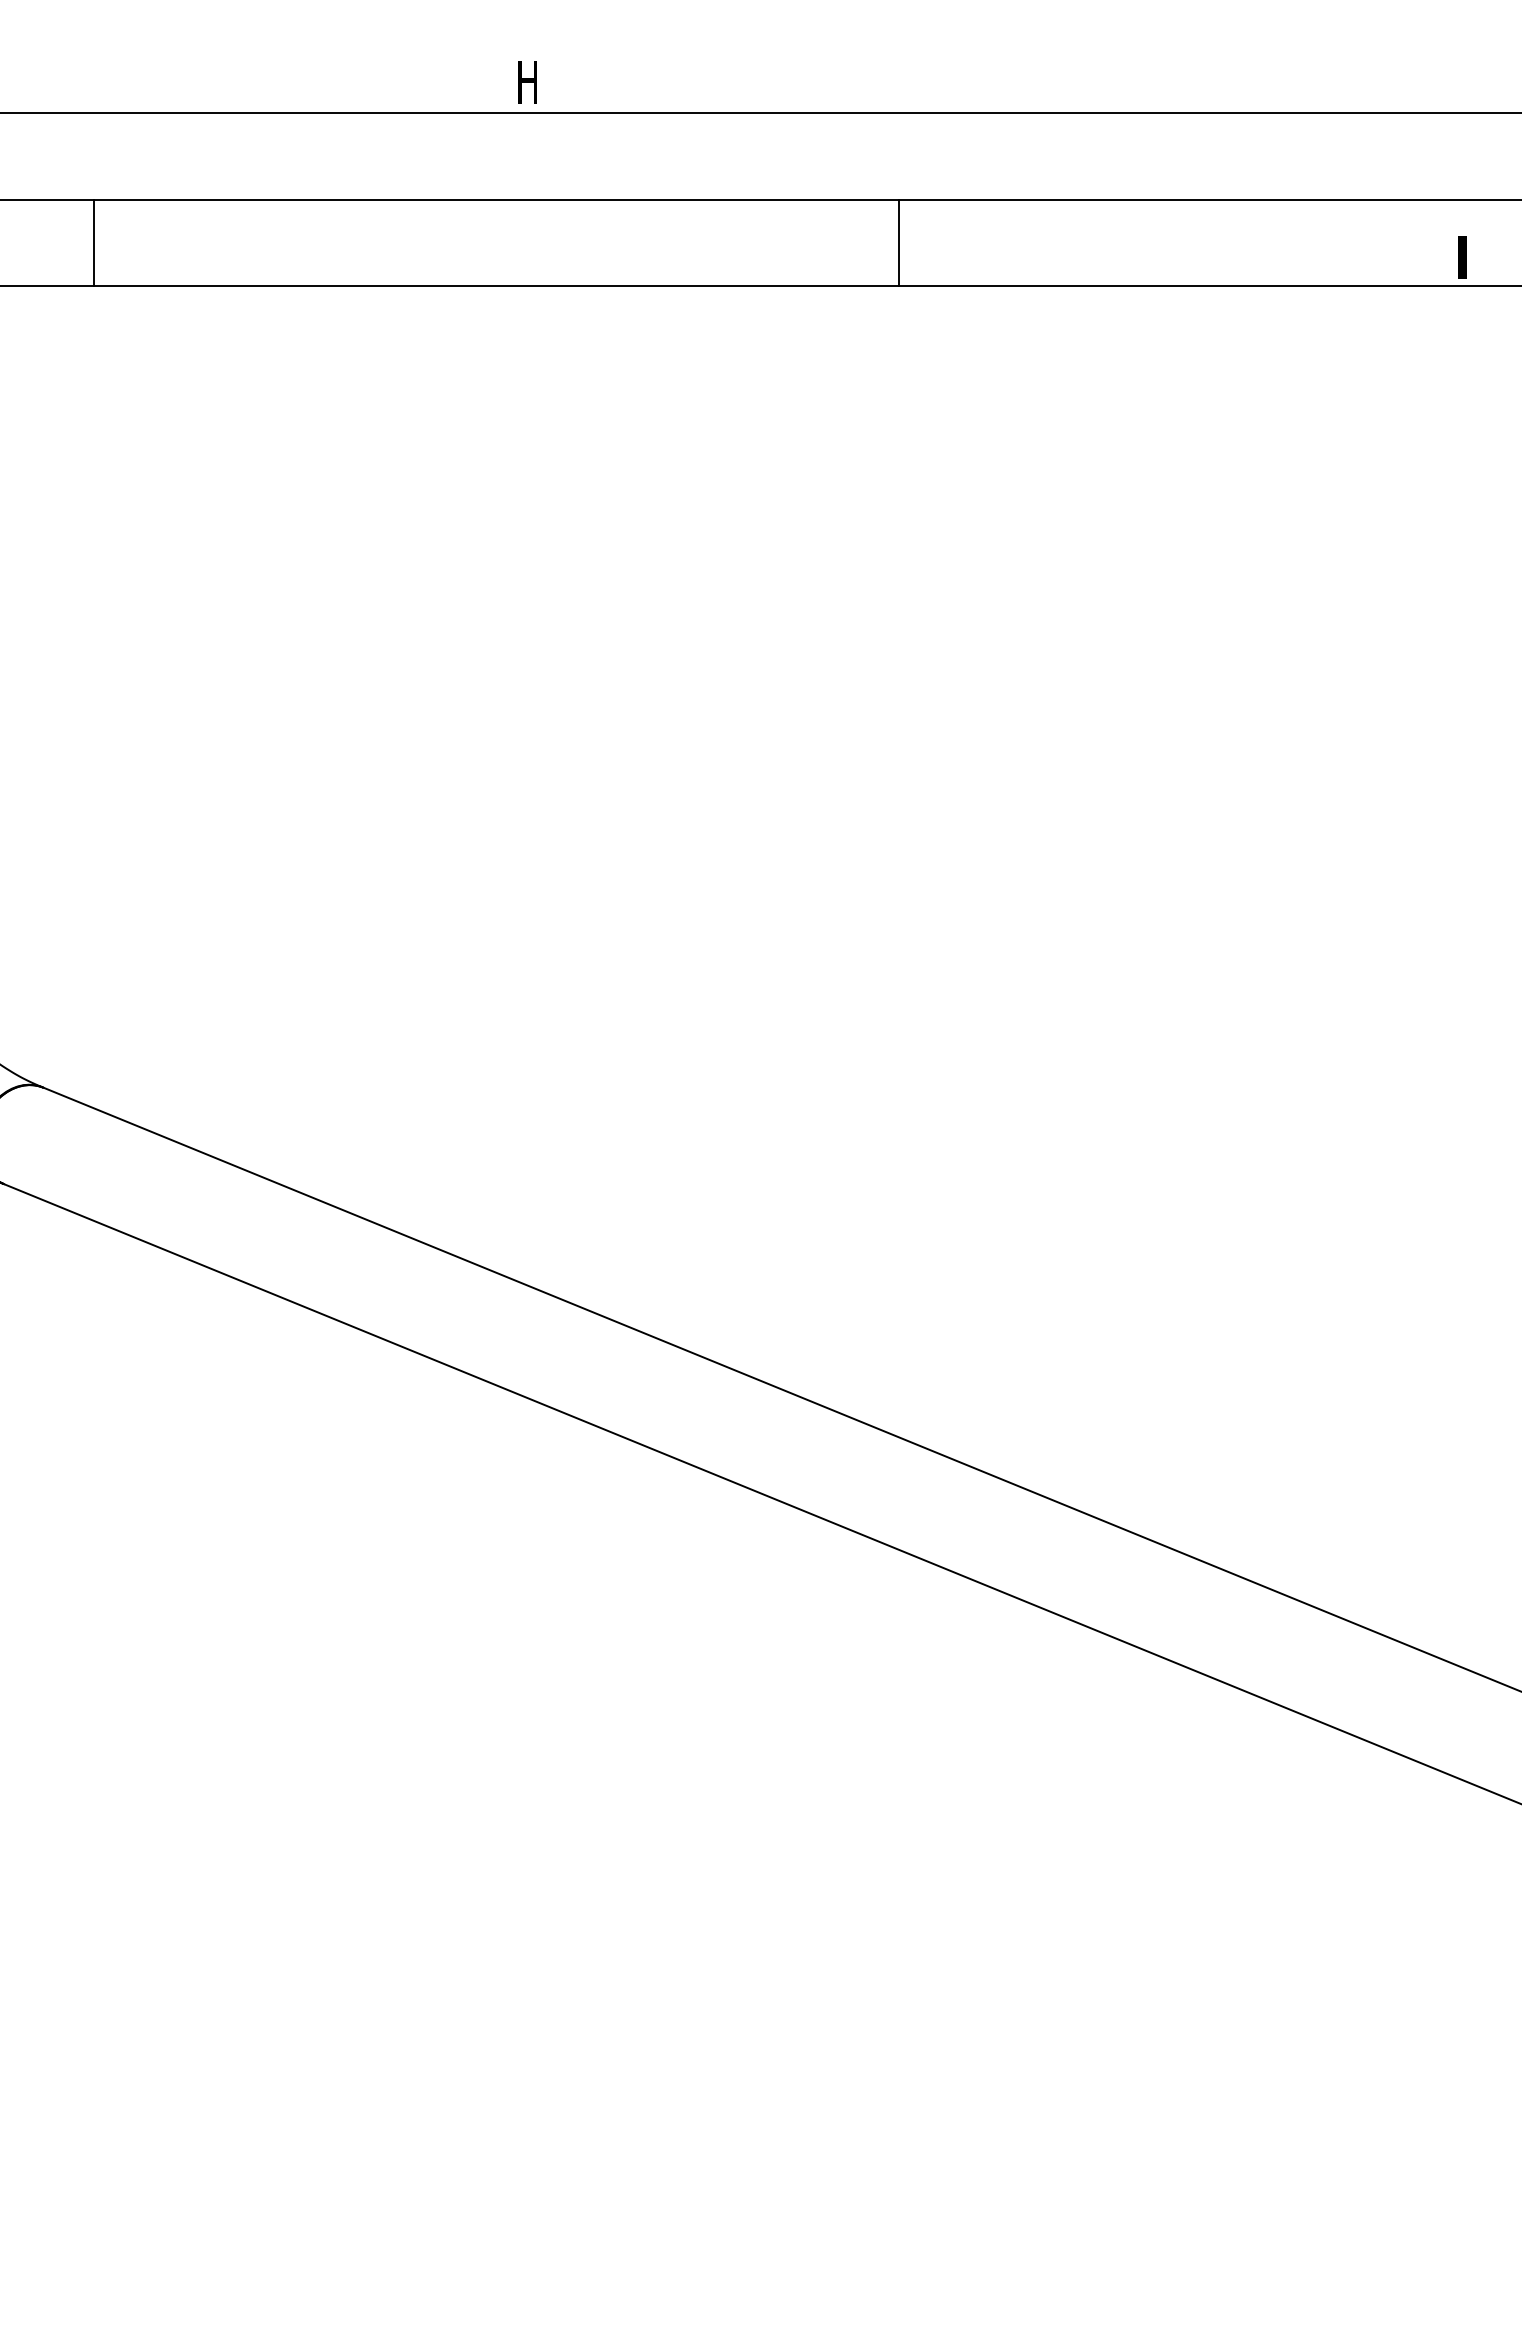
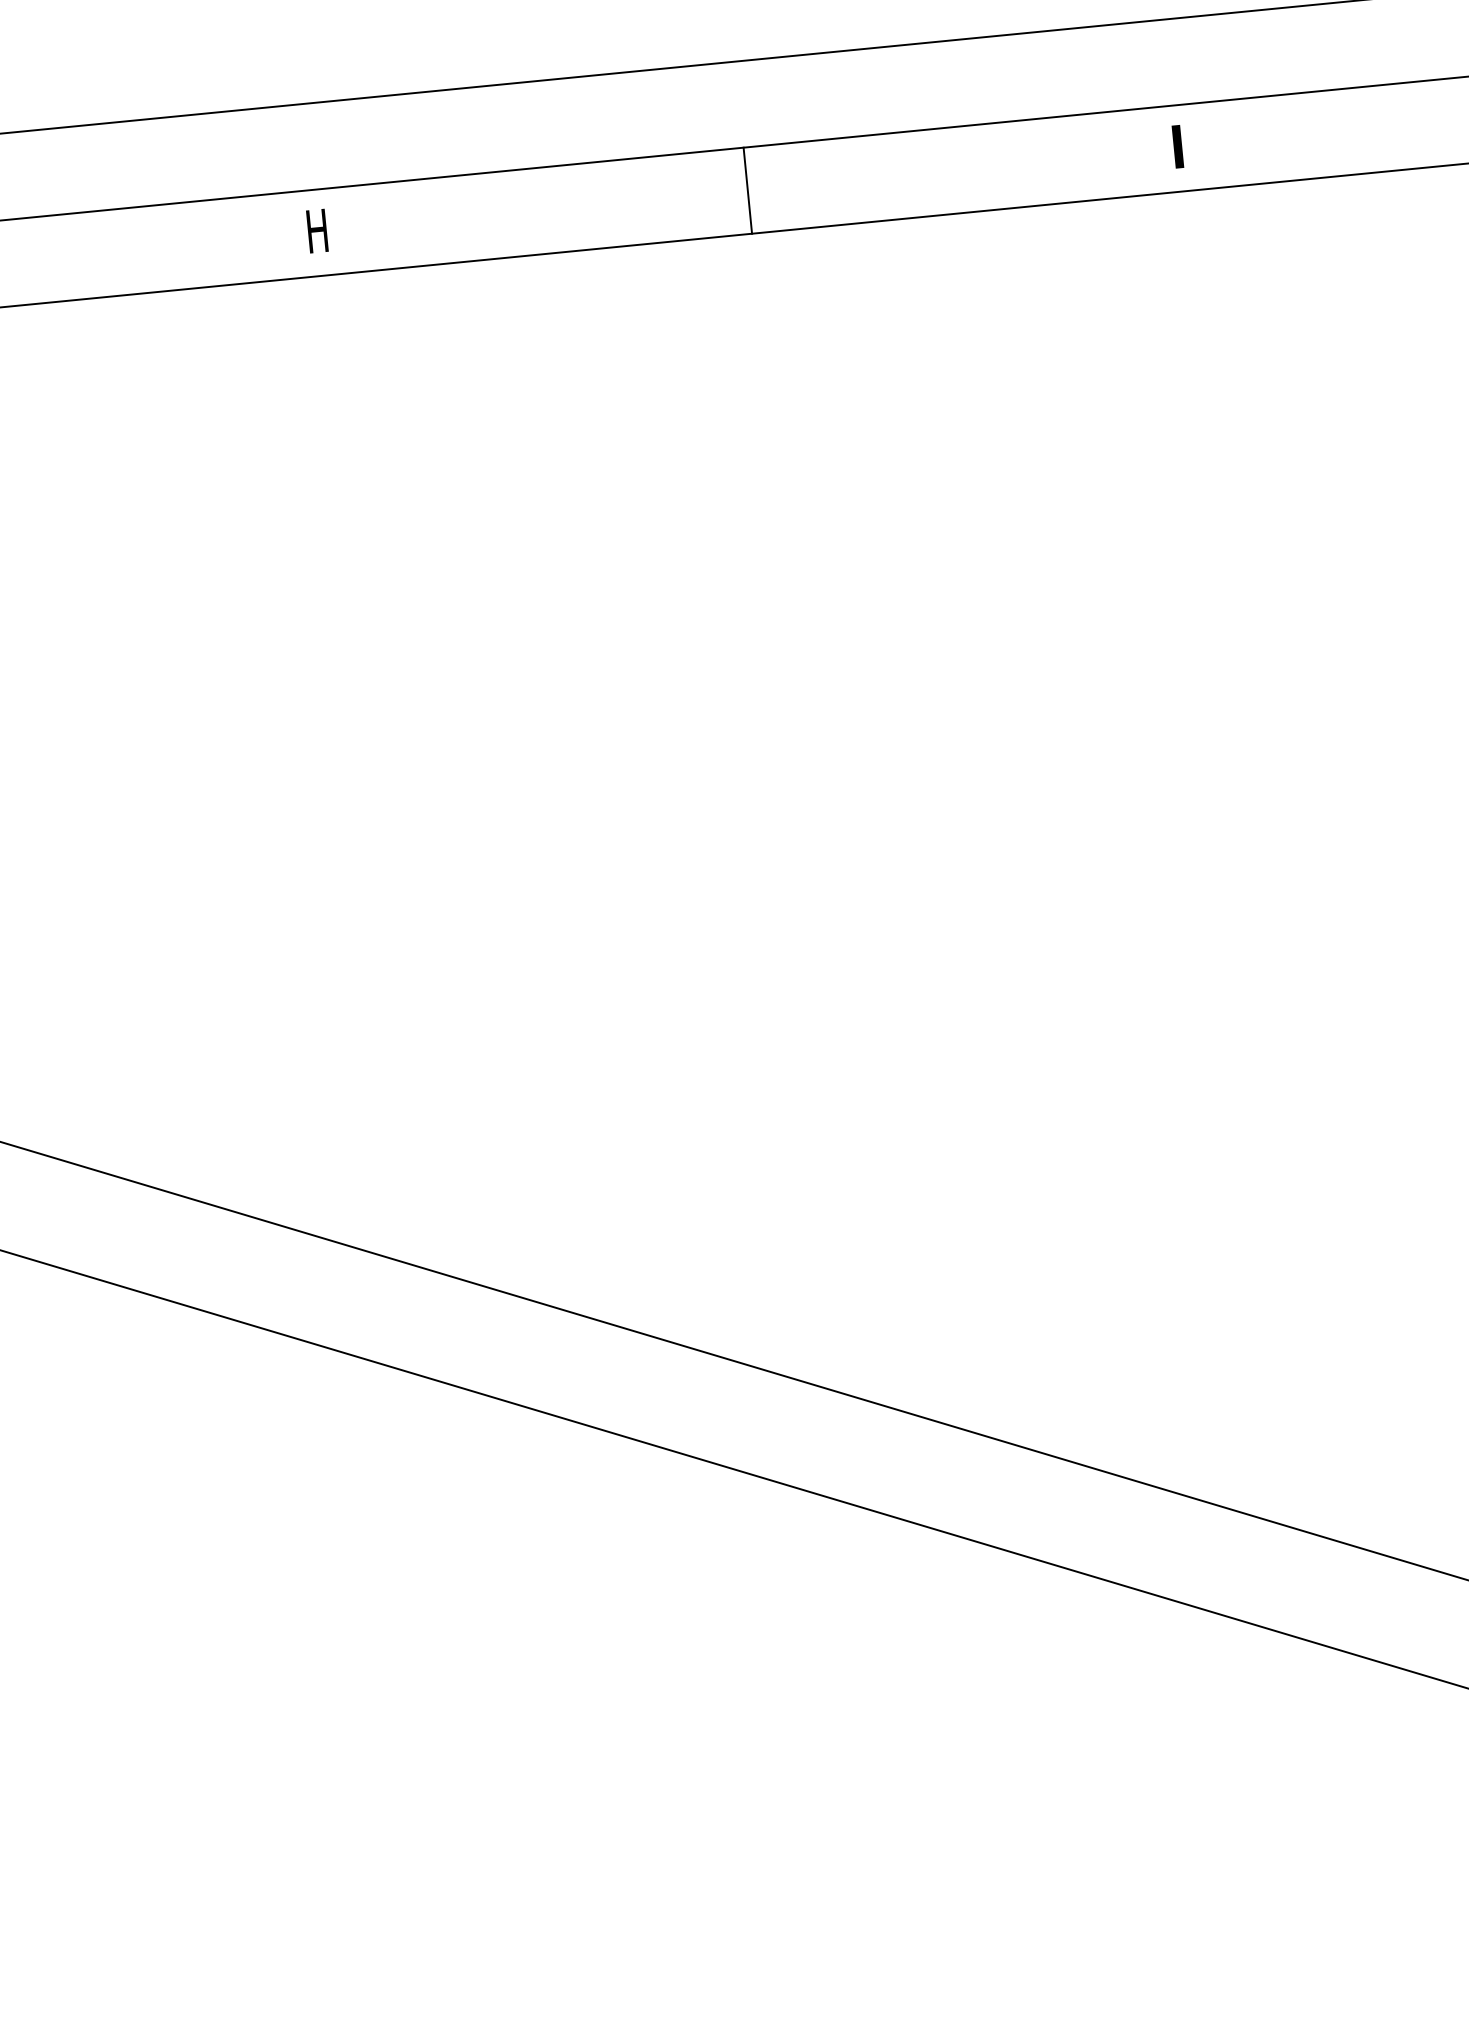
text: (527, 82) -> (317, 231), moved
line: (898, 242) -> (747, 190), moved
text: (1462, 257) -> (1177, 146), moved

